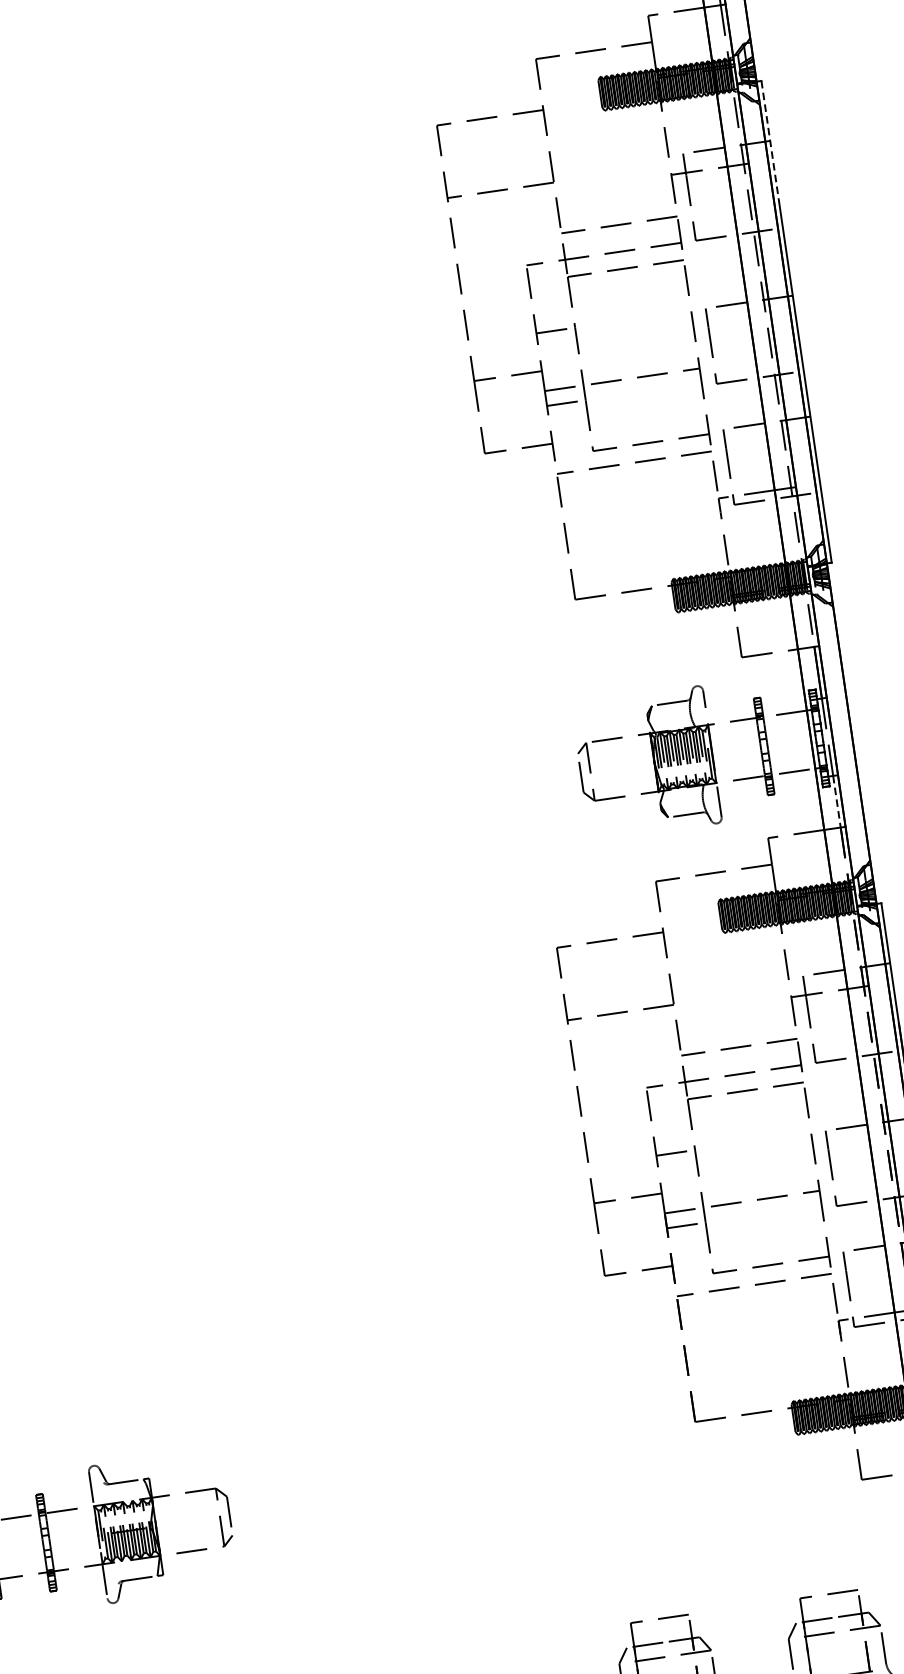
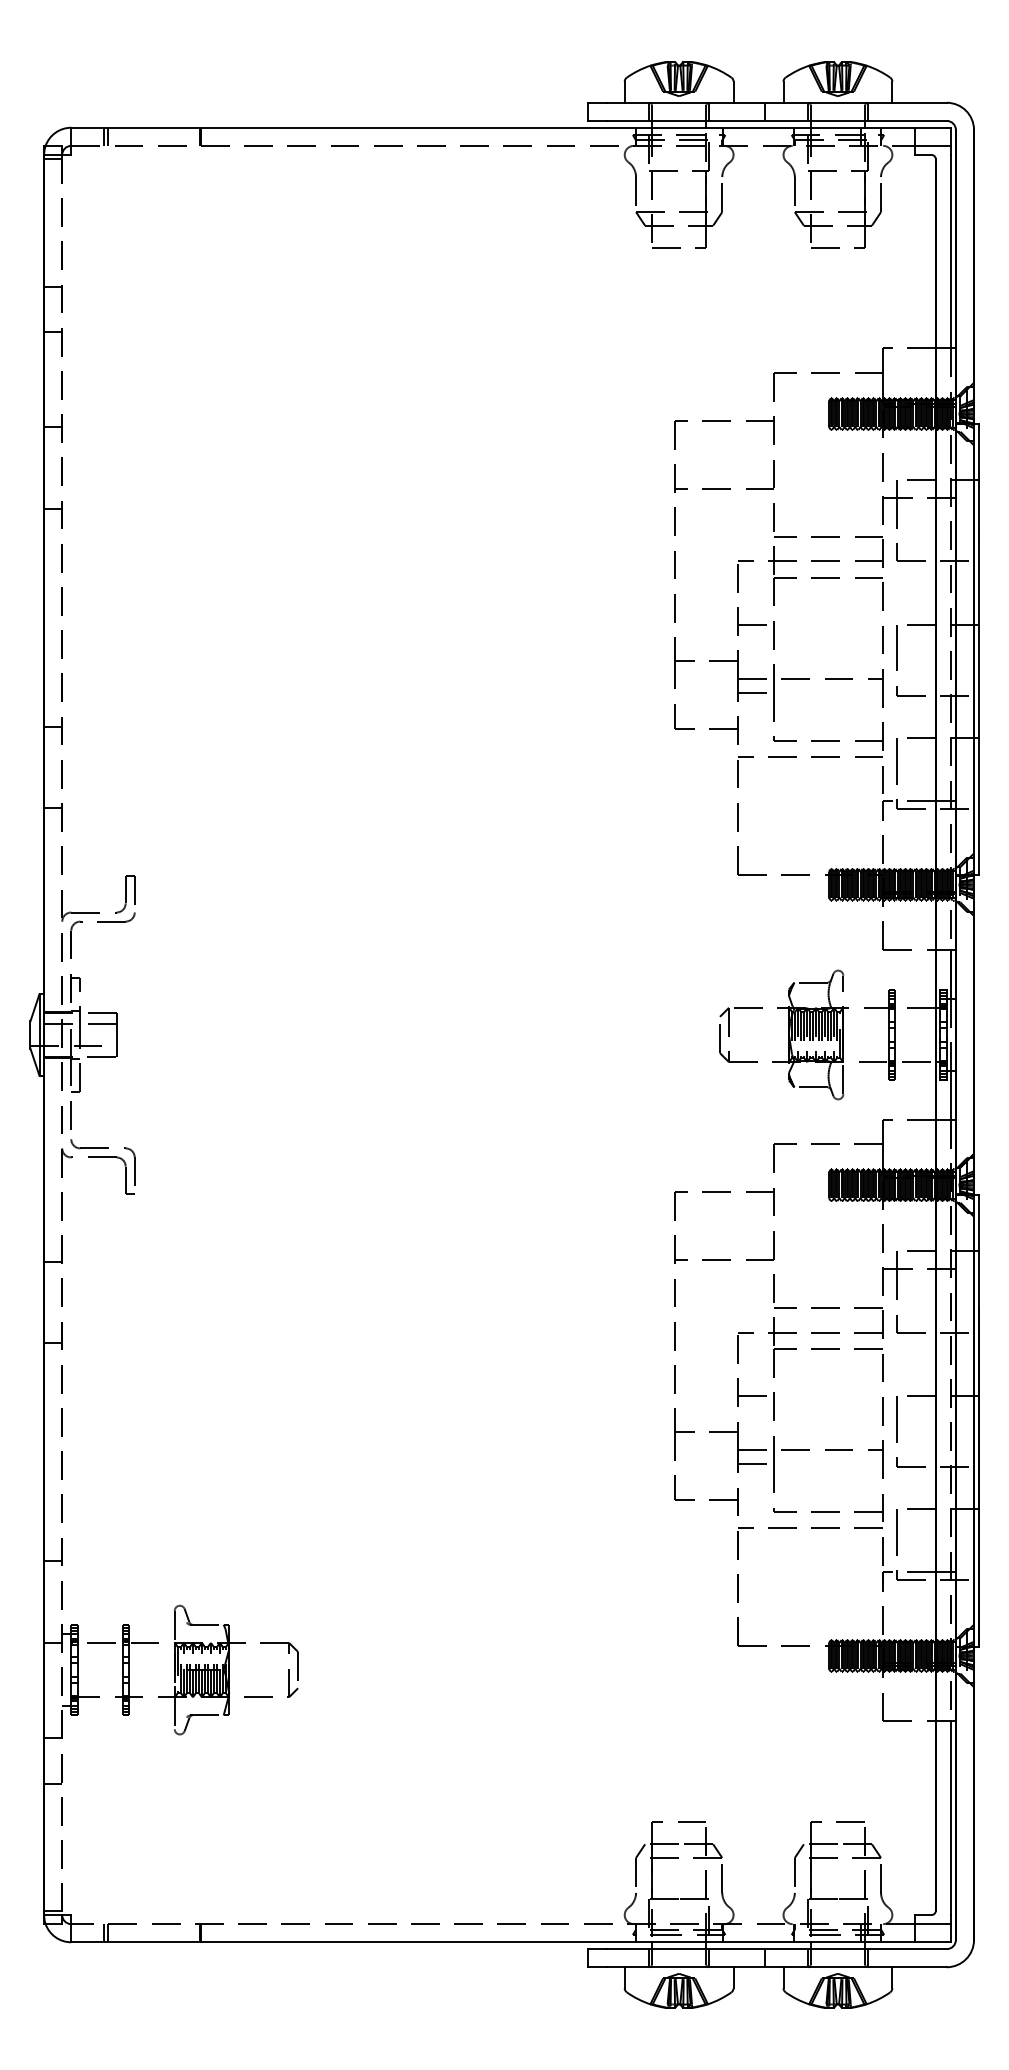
line: (770, 141) -> (978, 480), dashed -> solid
line: (837, 801) -> (951, 1095), dashed -> solid

